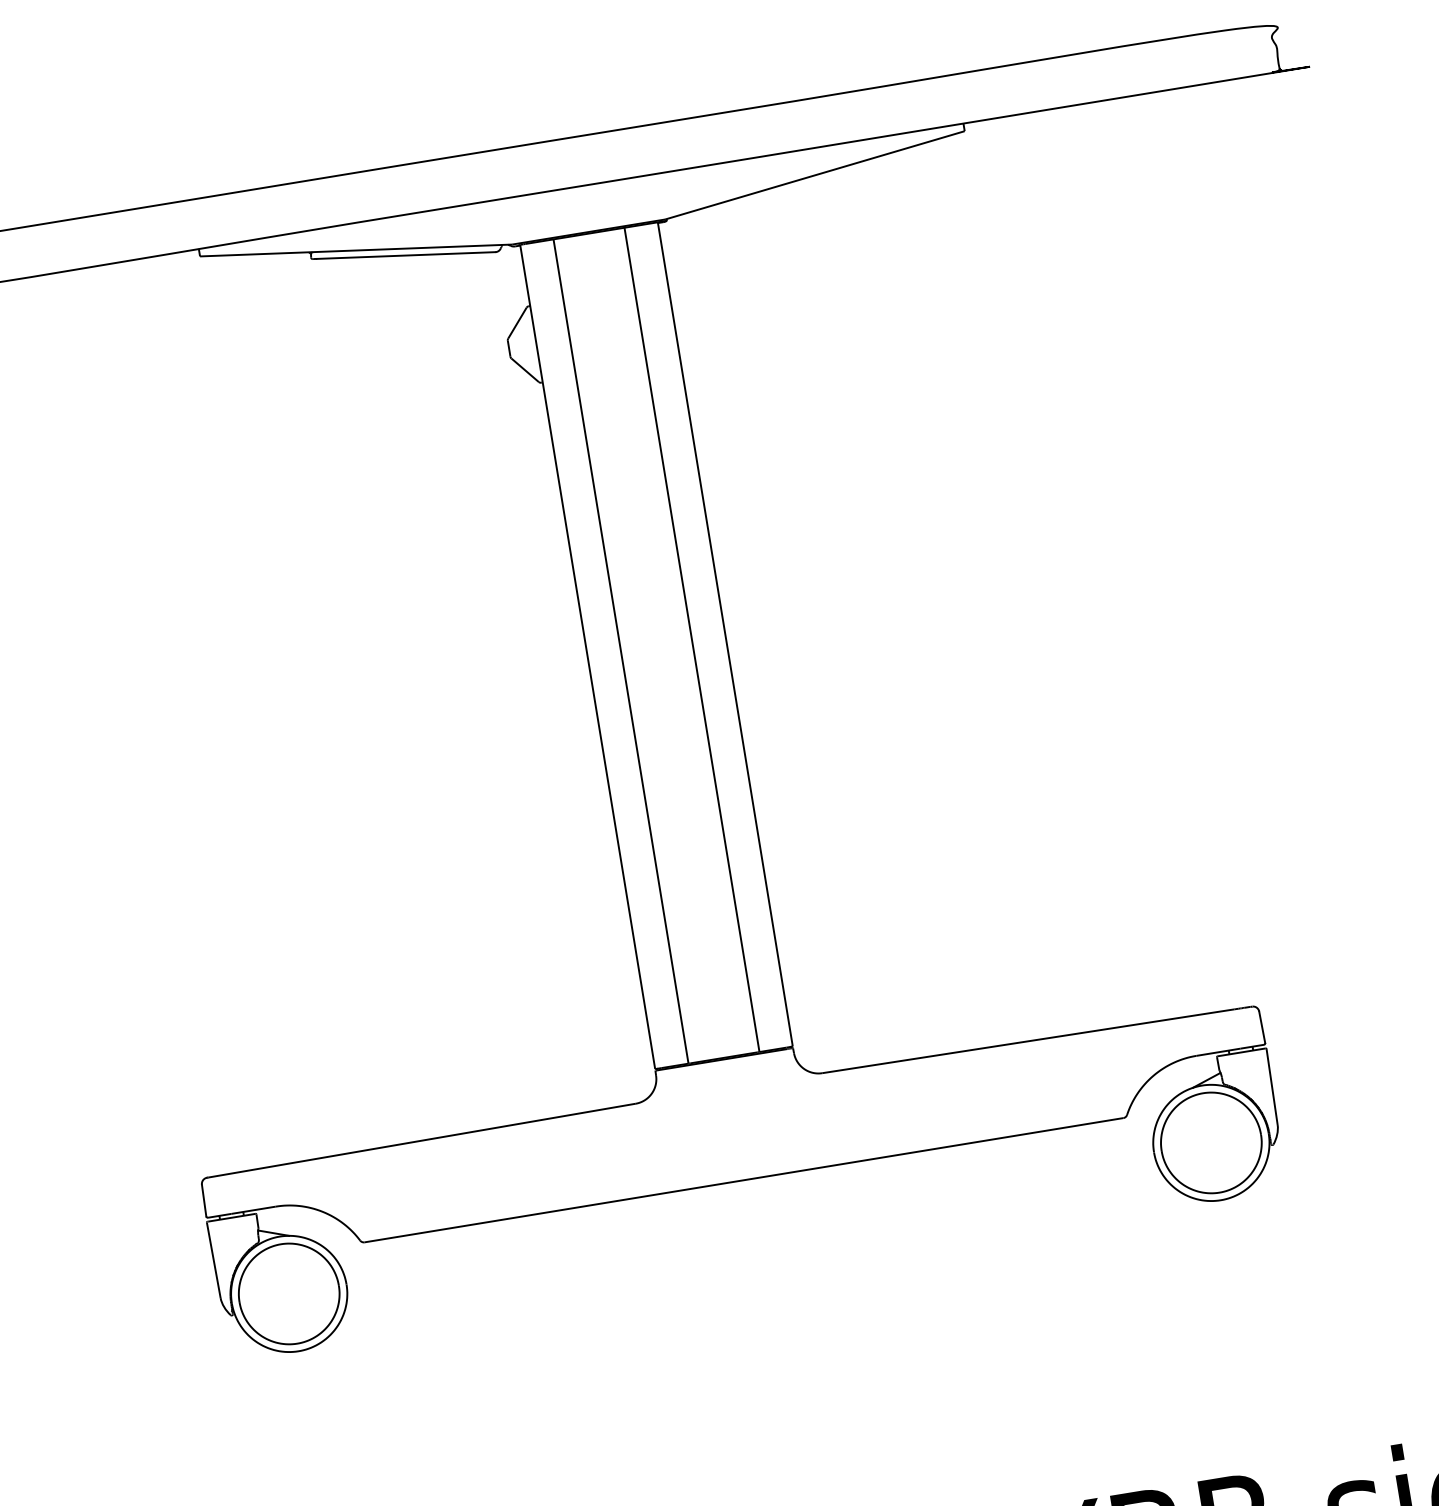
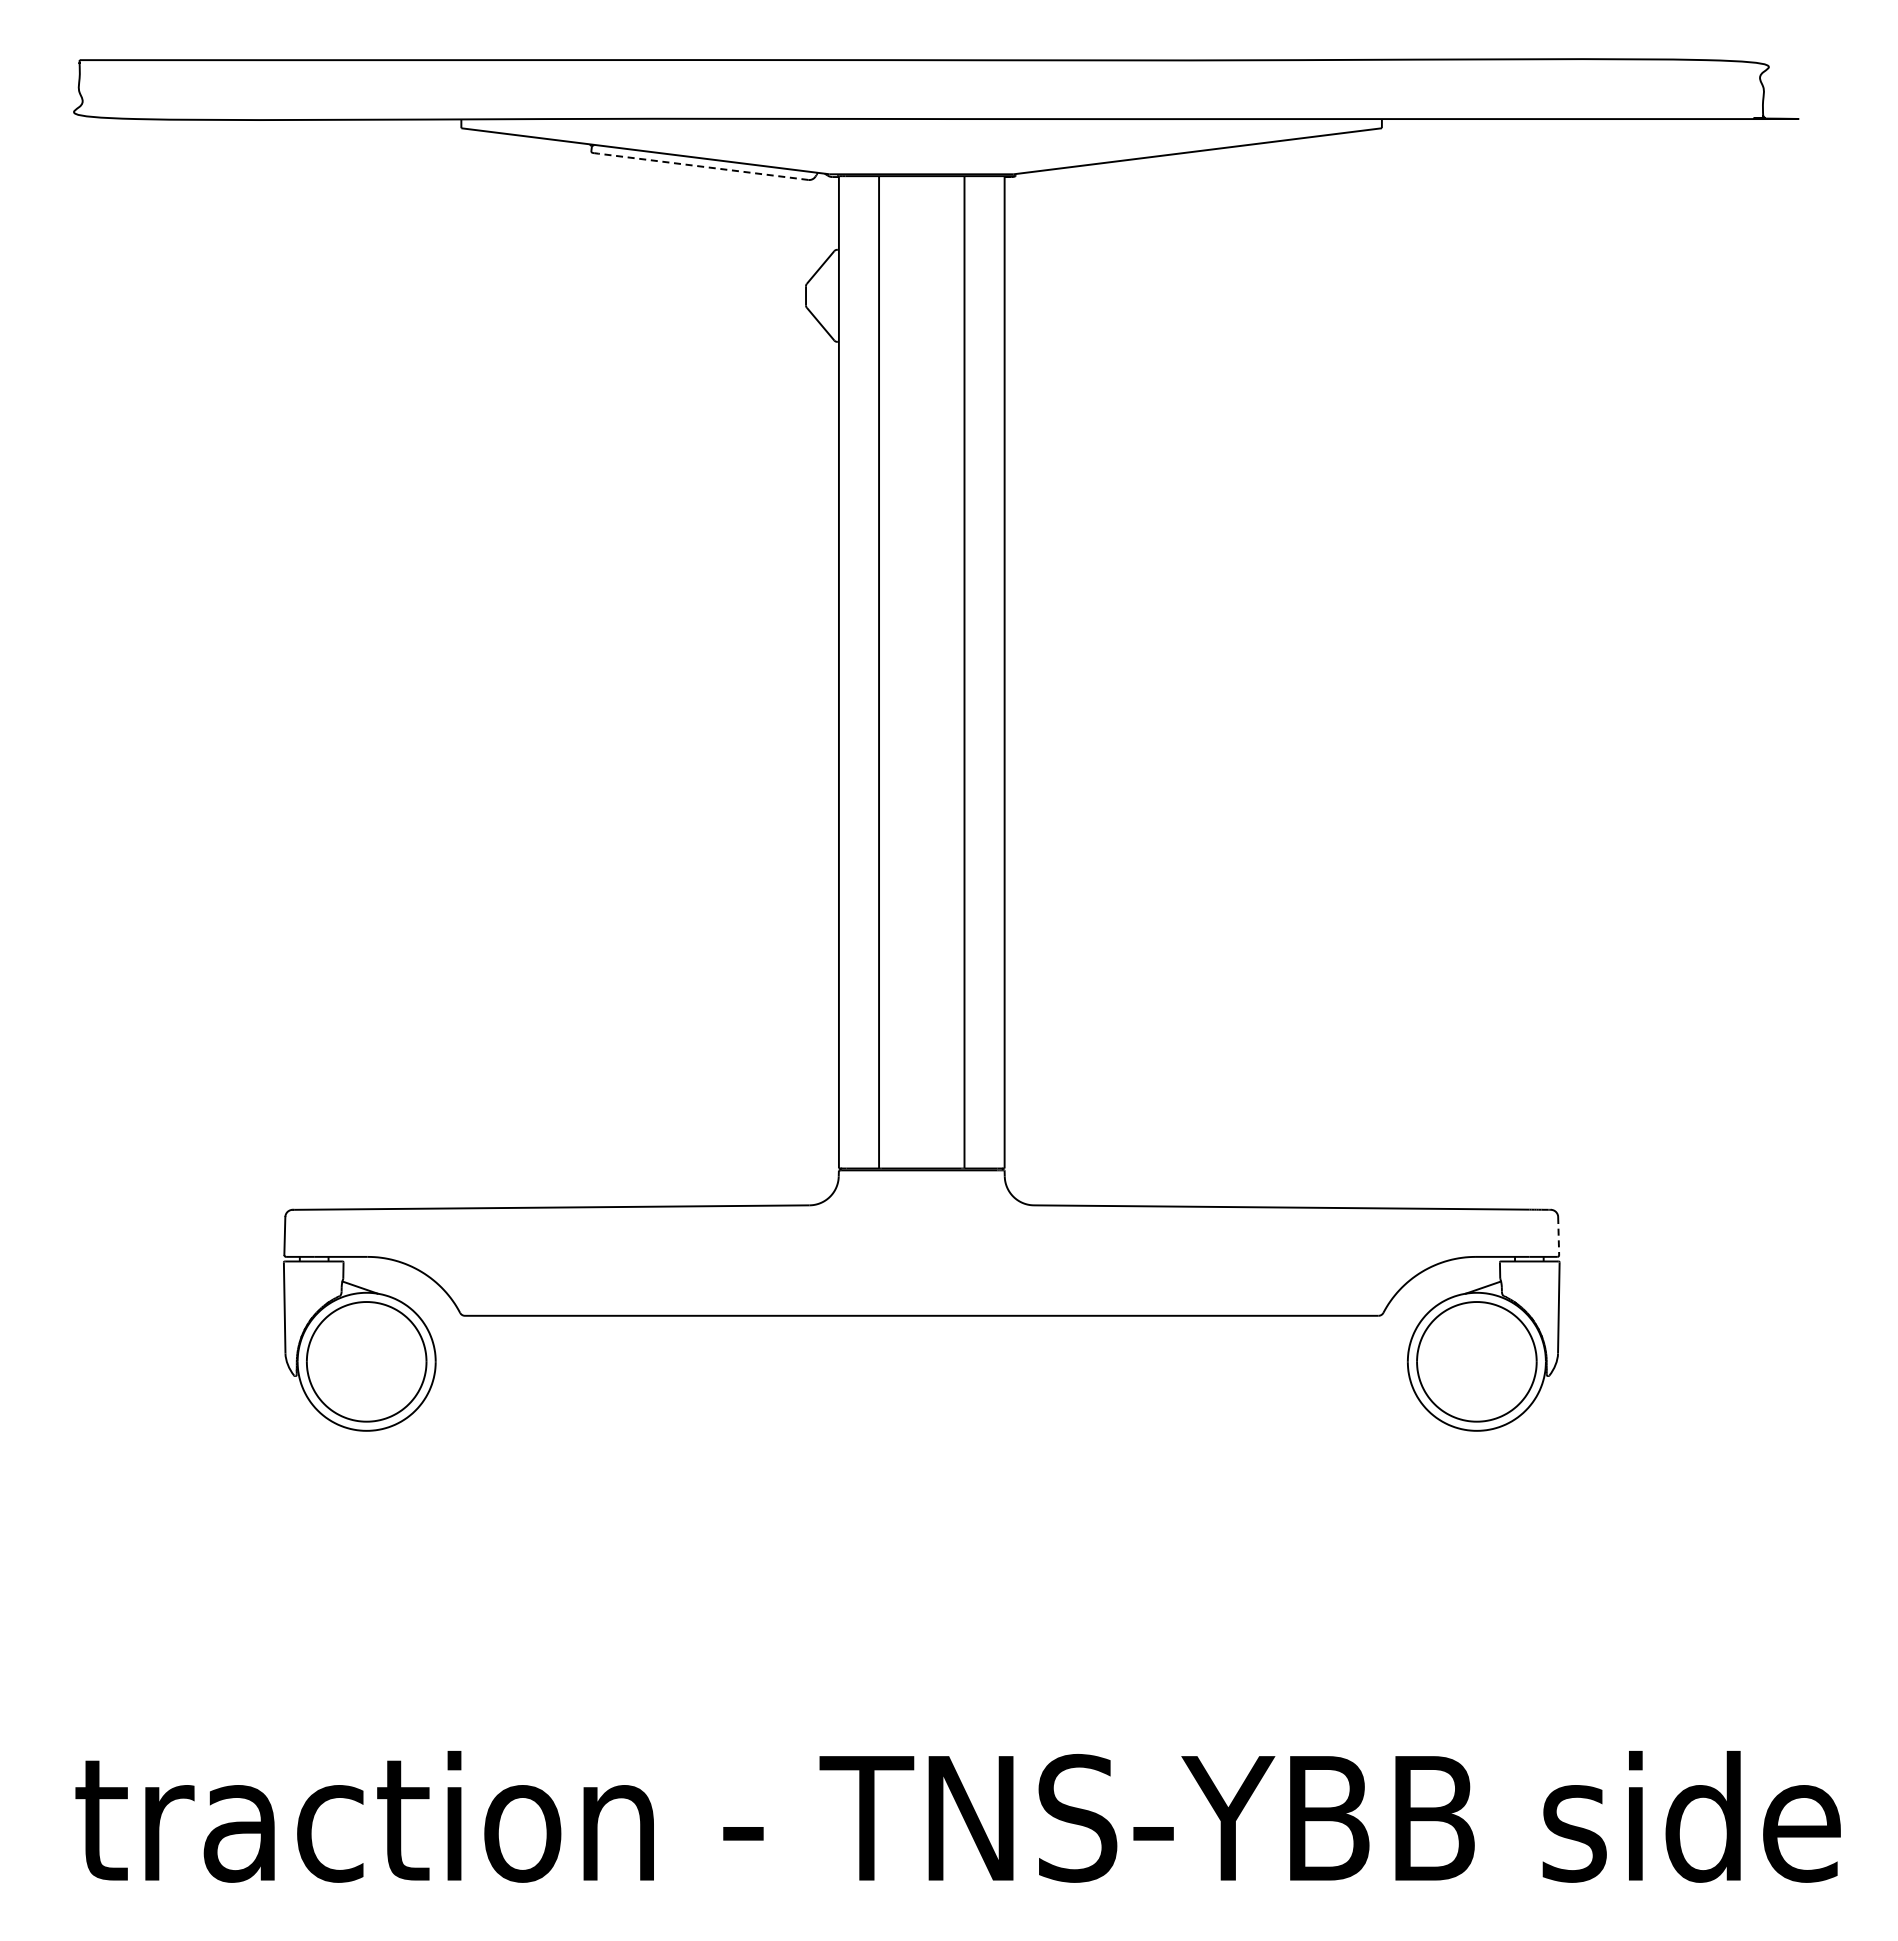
line: (406, 255) -> (703, 166), solid -> dashed
line: (1262, 1027) -> (1558, 1236), solid -> dashed

